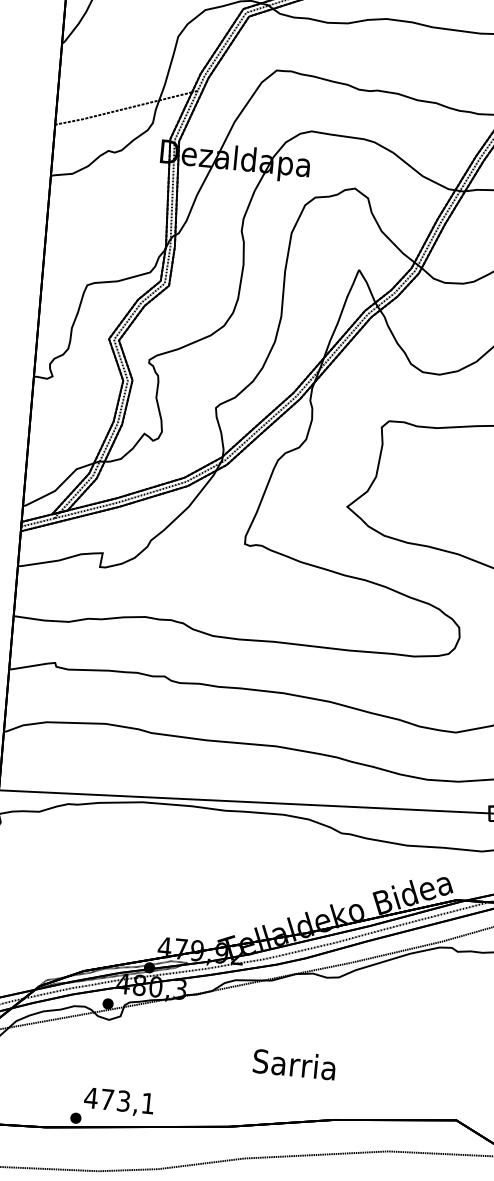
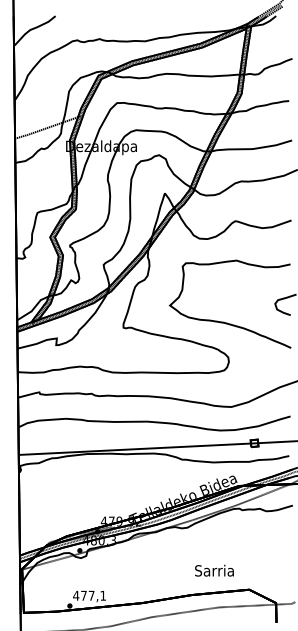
text: (294, 1063) -> (214, 570), moved
text: (123, 1100) -> (91, 595), 473,1 -> 477,1

